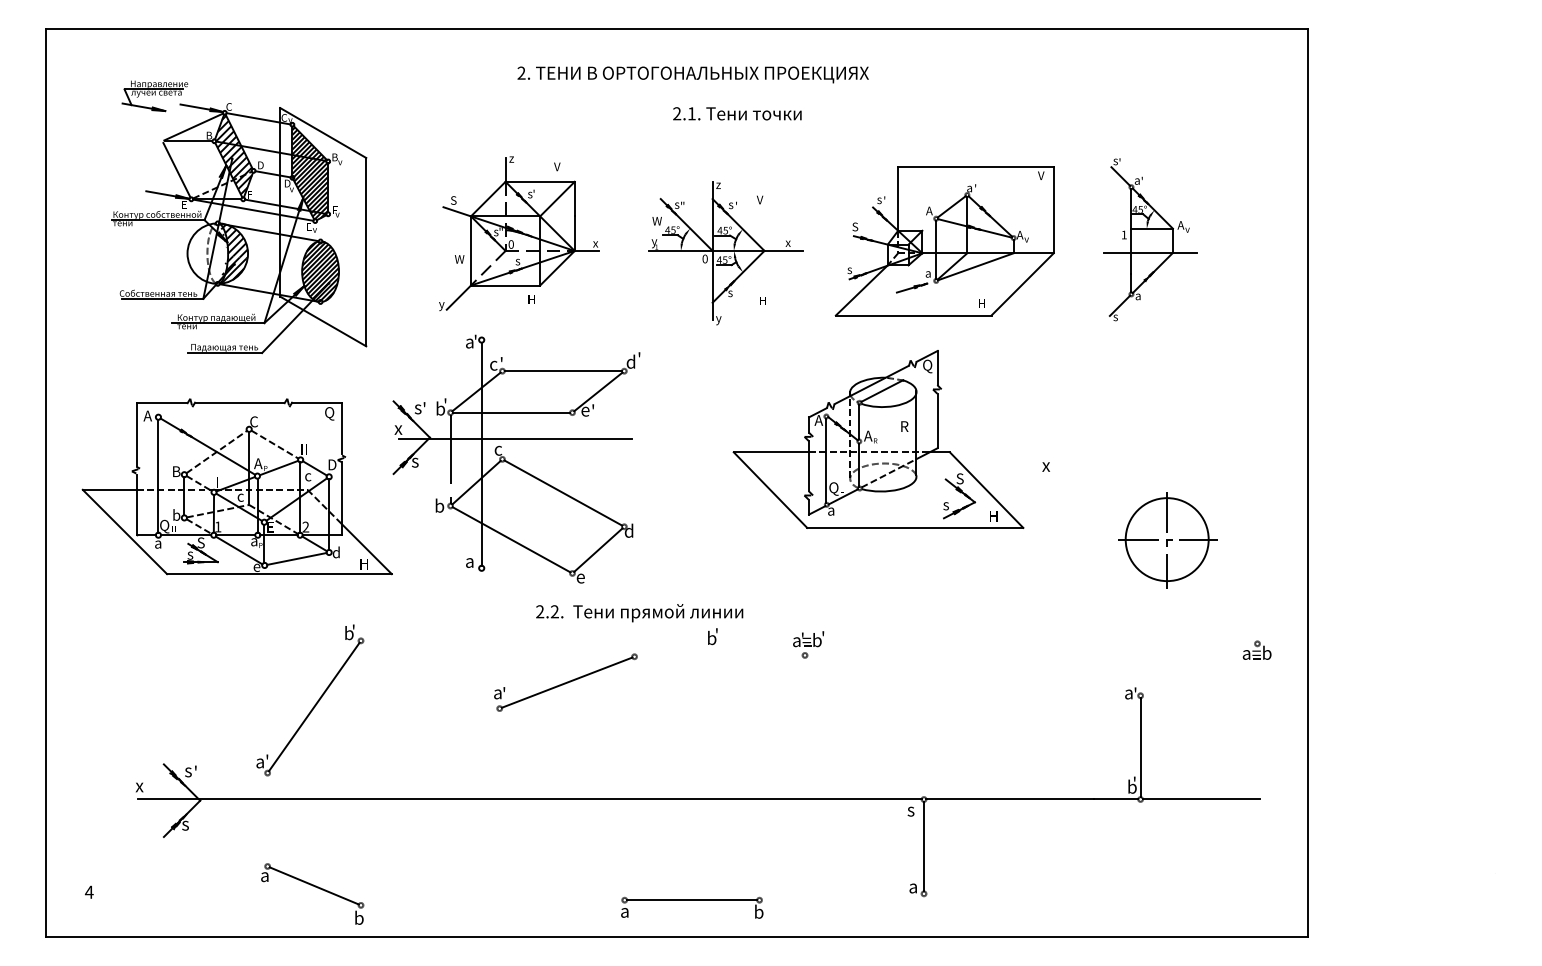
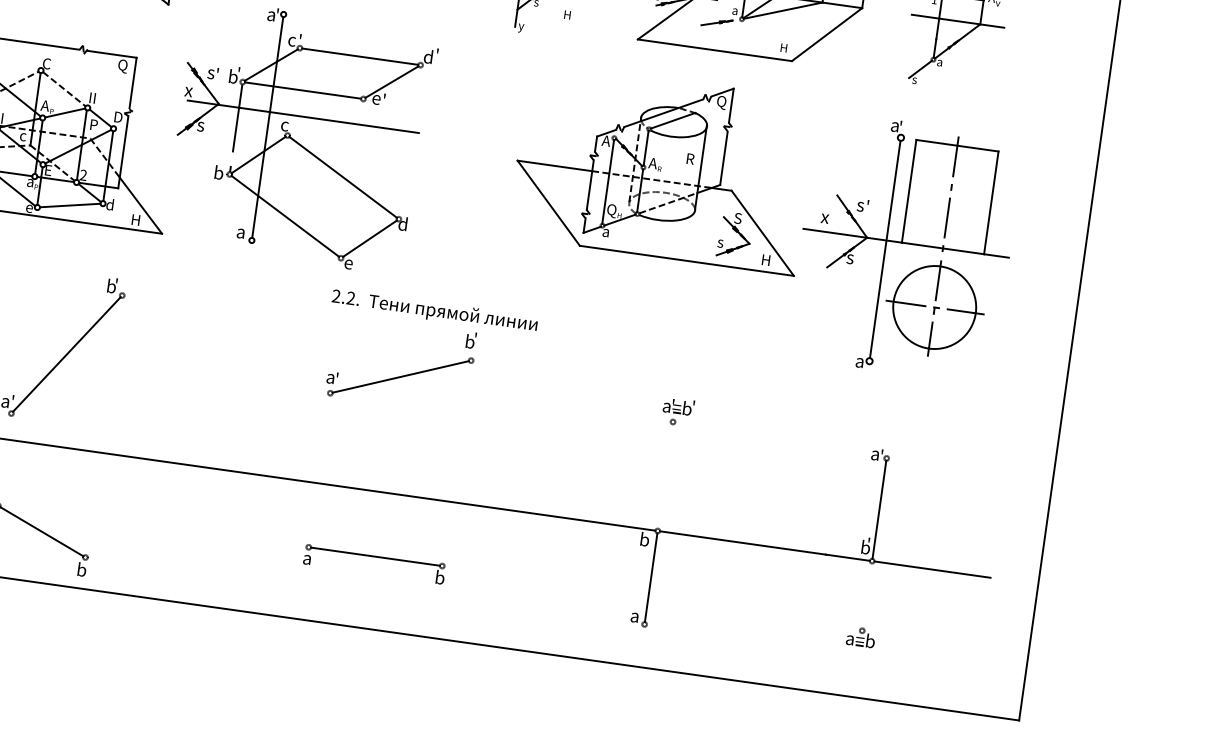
text: (308, 475) -> (93, 124), c -> P
part: (1129, 484) -> (905, 247), added
text: (639, 613) -> (434, 311), moved
part: (808, 644) -> (678, 411), moved
part: (1256, 649) -> (860, 636), moved
part: (565, 682) -> (399, 376), moved
text: (911, 809) -> (643, 539), s -> b
part: (692, 900) -> (375, 557), moved

